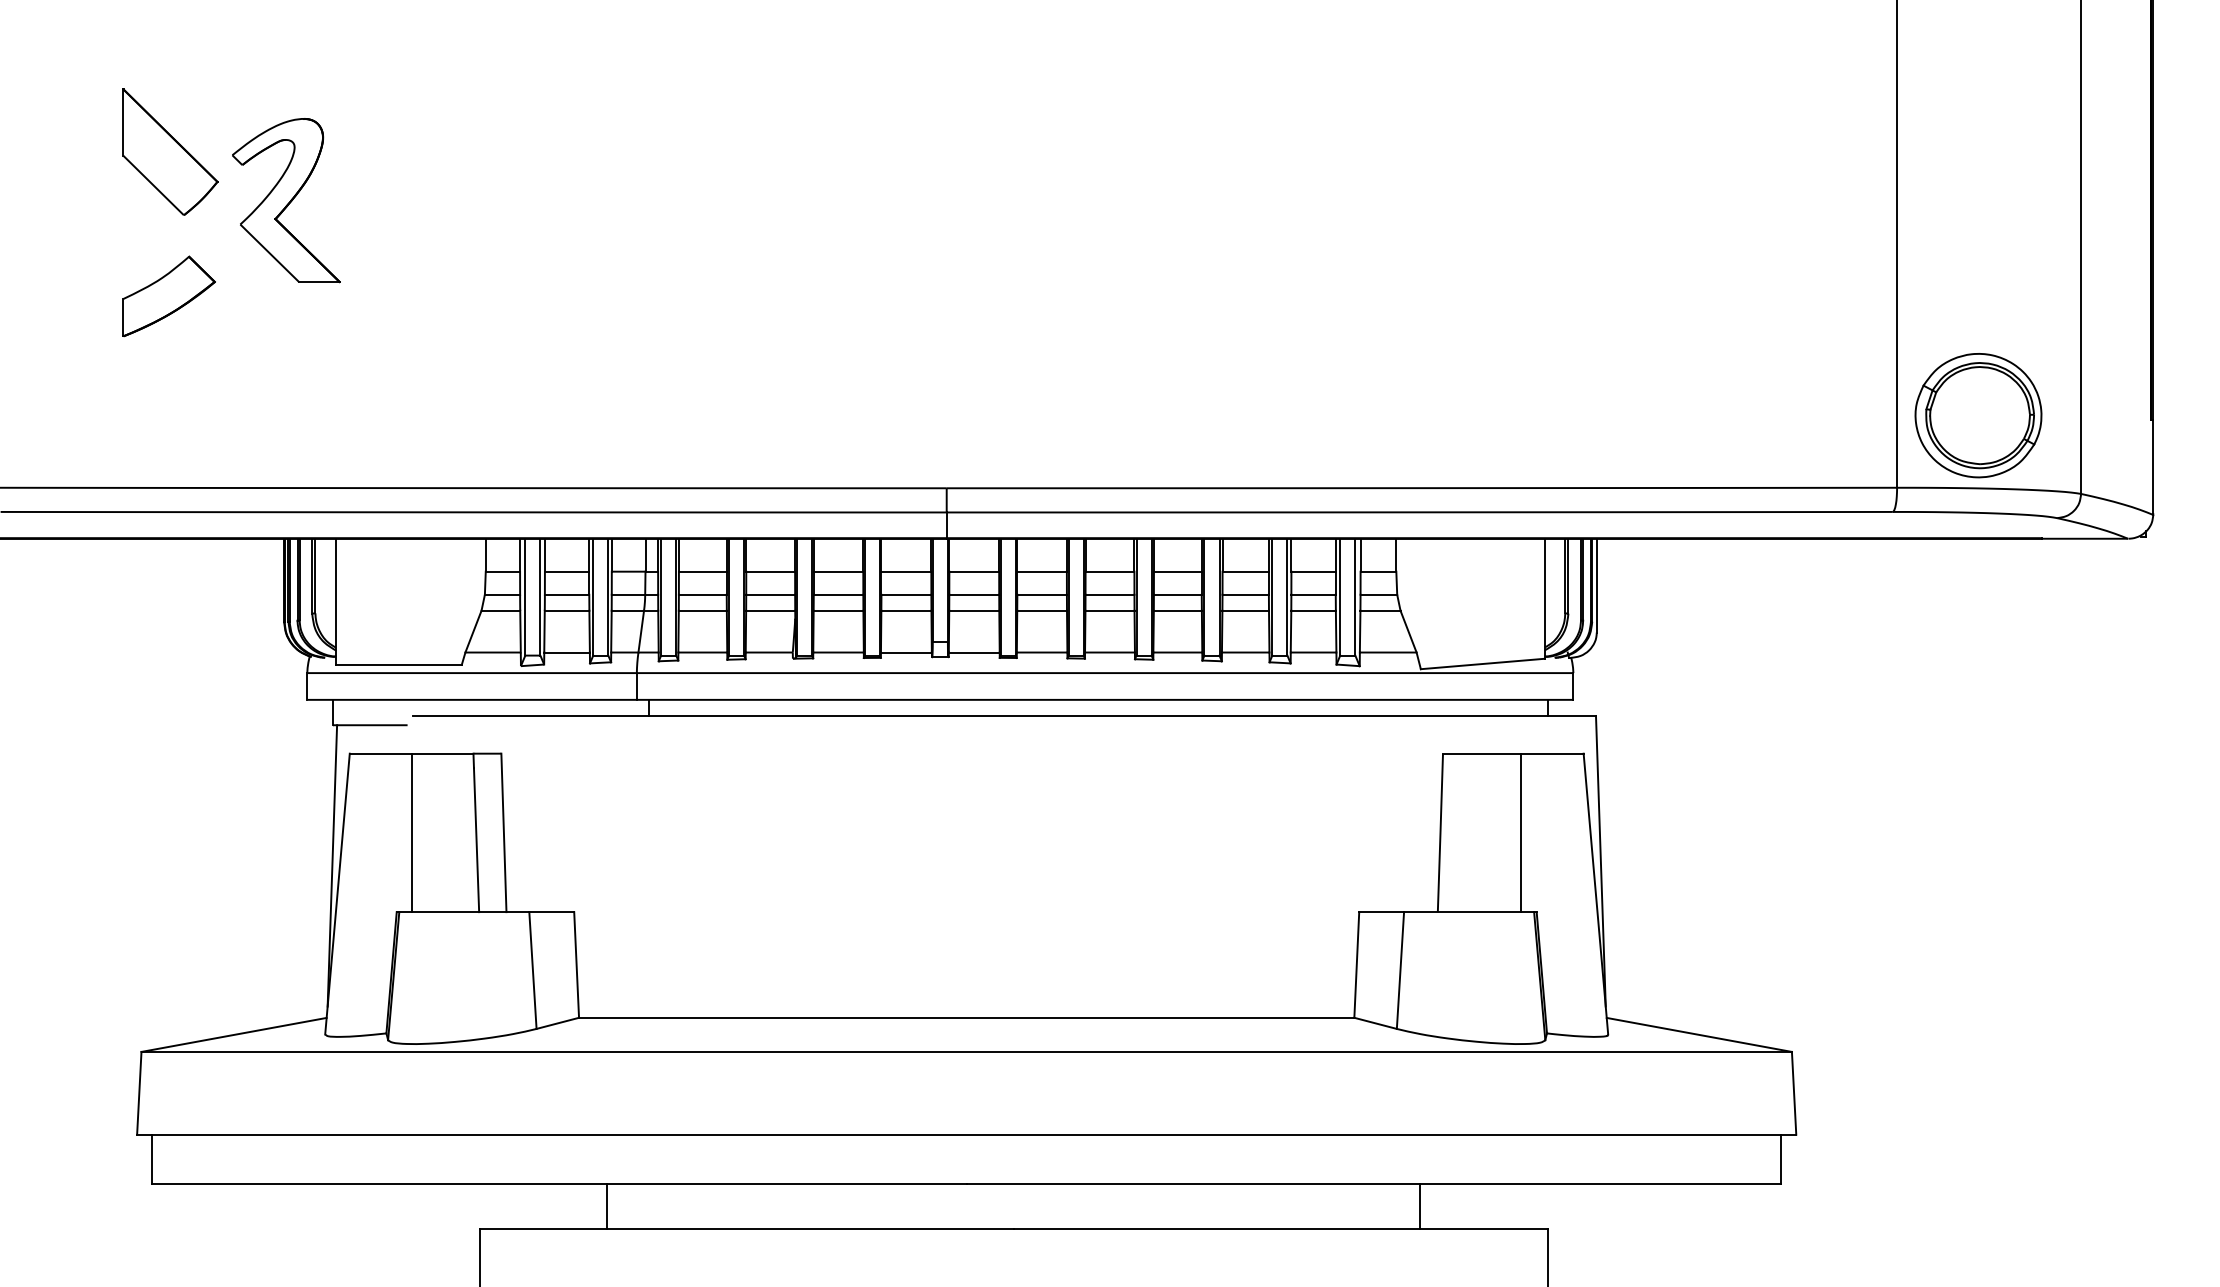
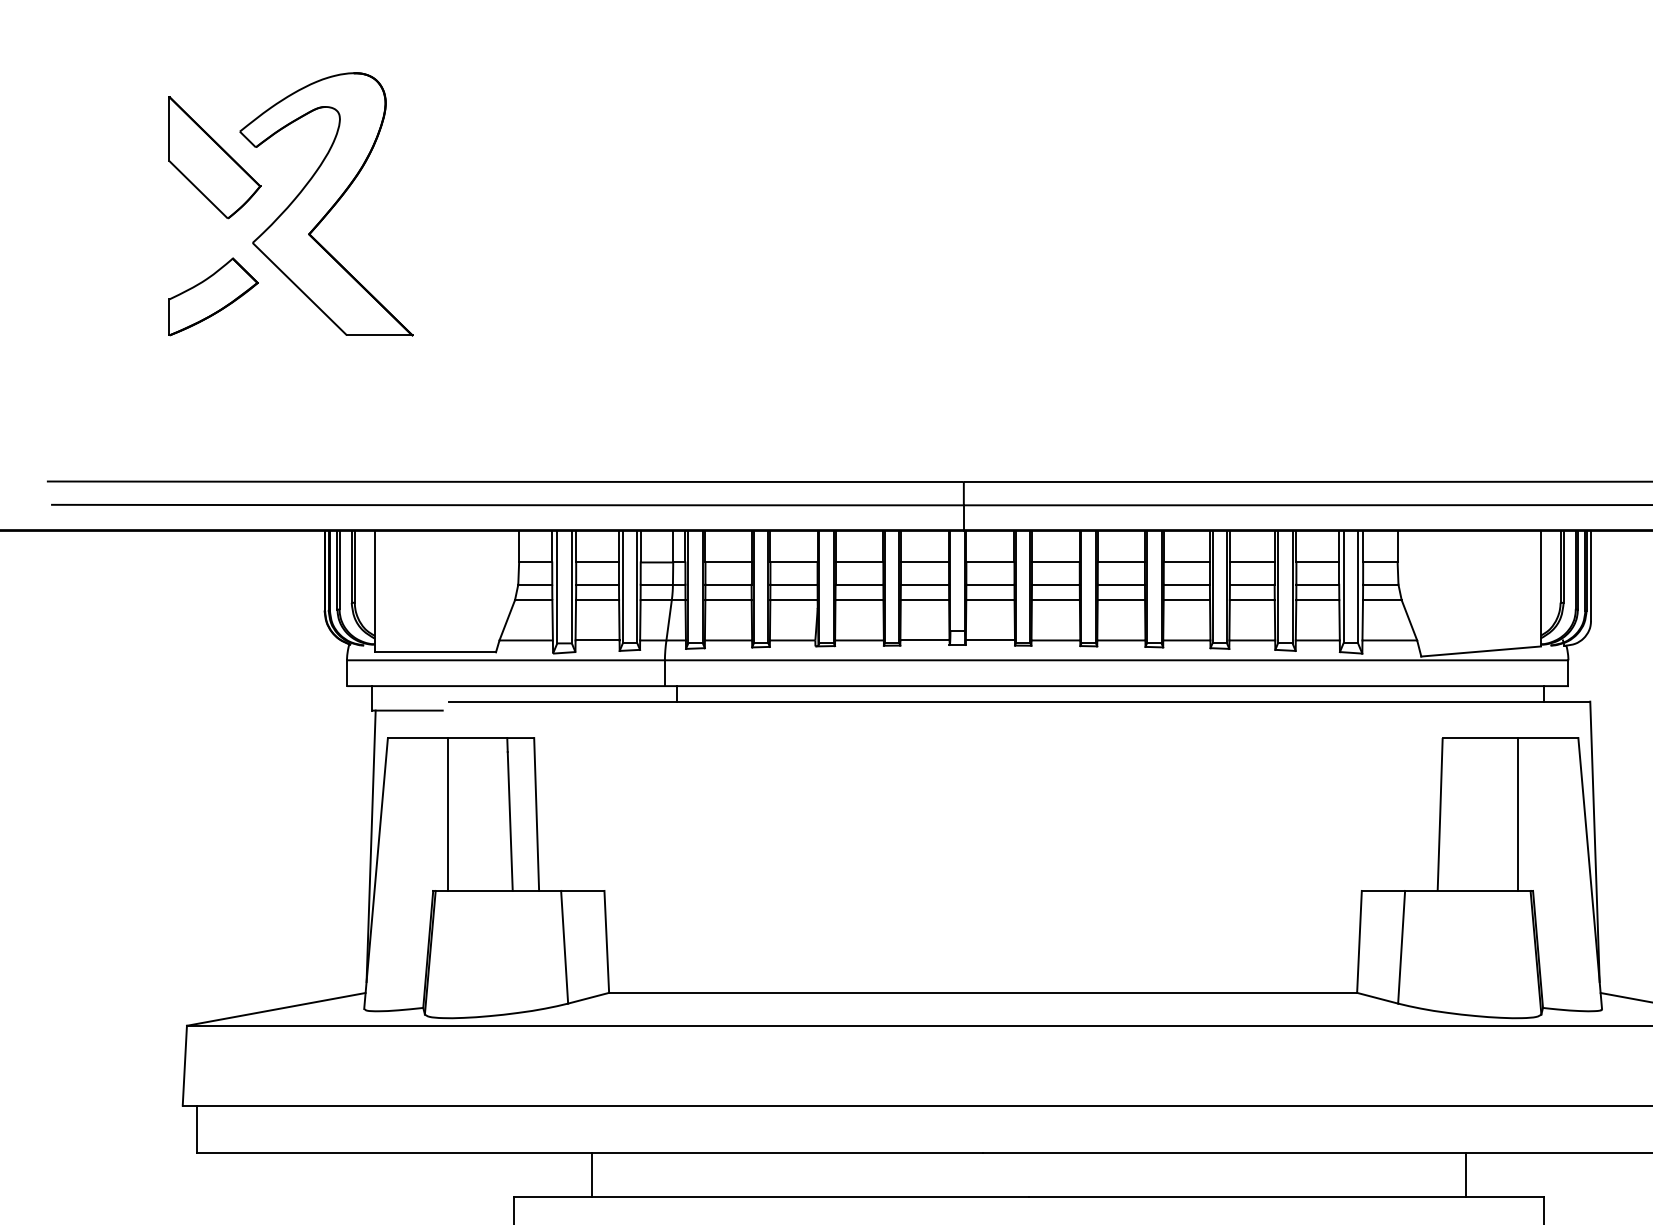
part: (286, 200) -> (326, 204), size x1.67
line: (607, 1206) -> (592, 1174), moved
line: (1419, 1206) -> (1465, 1174), moved

